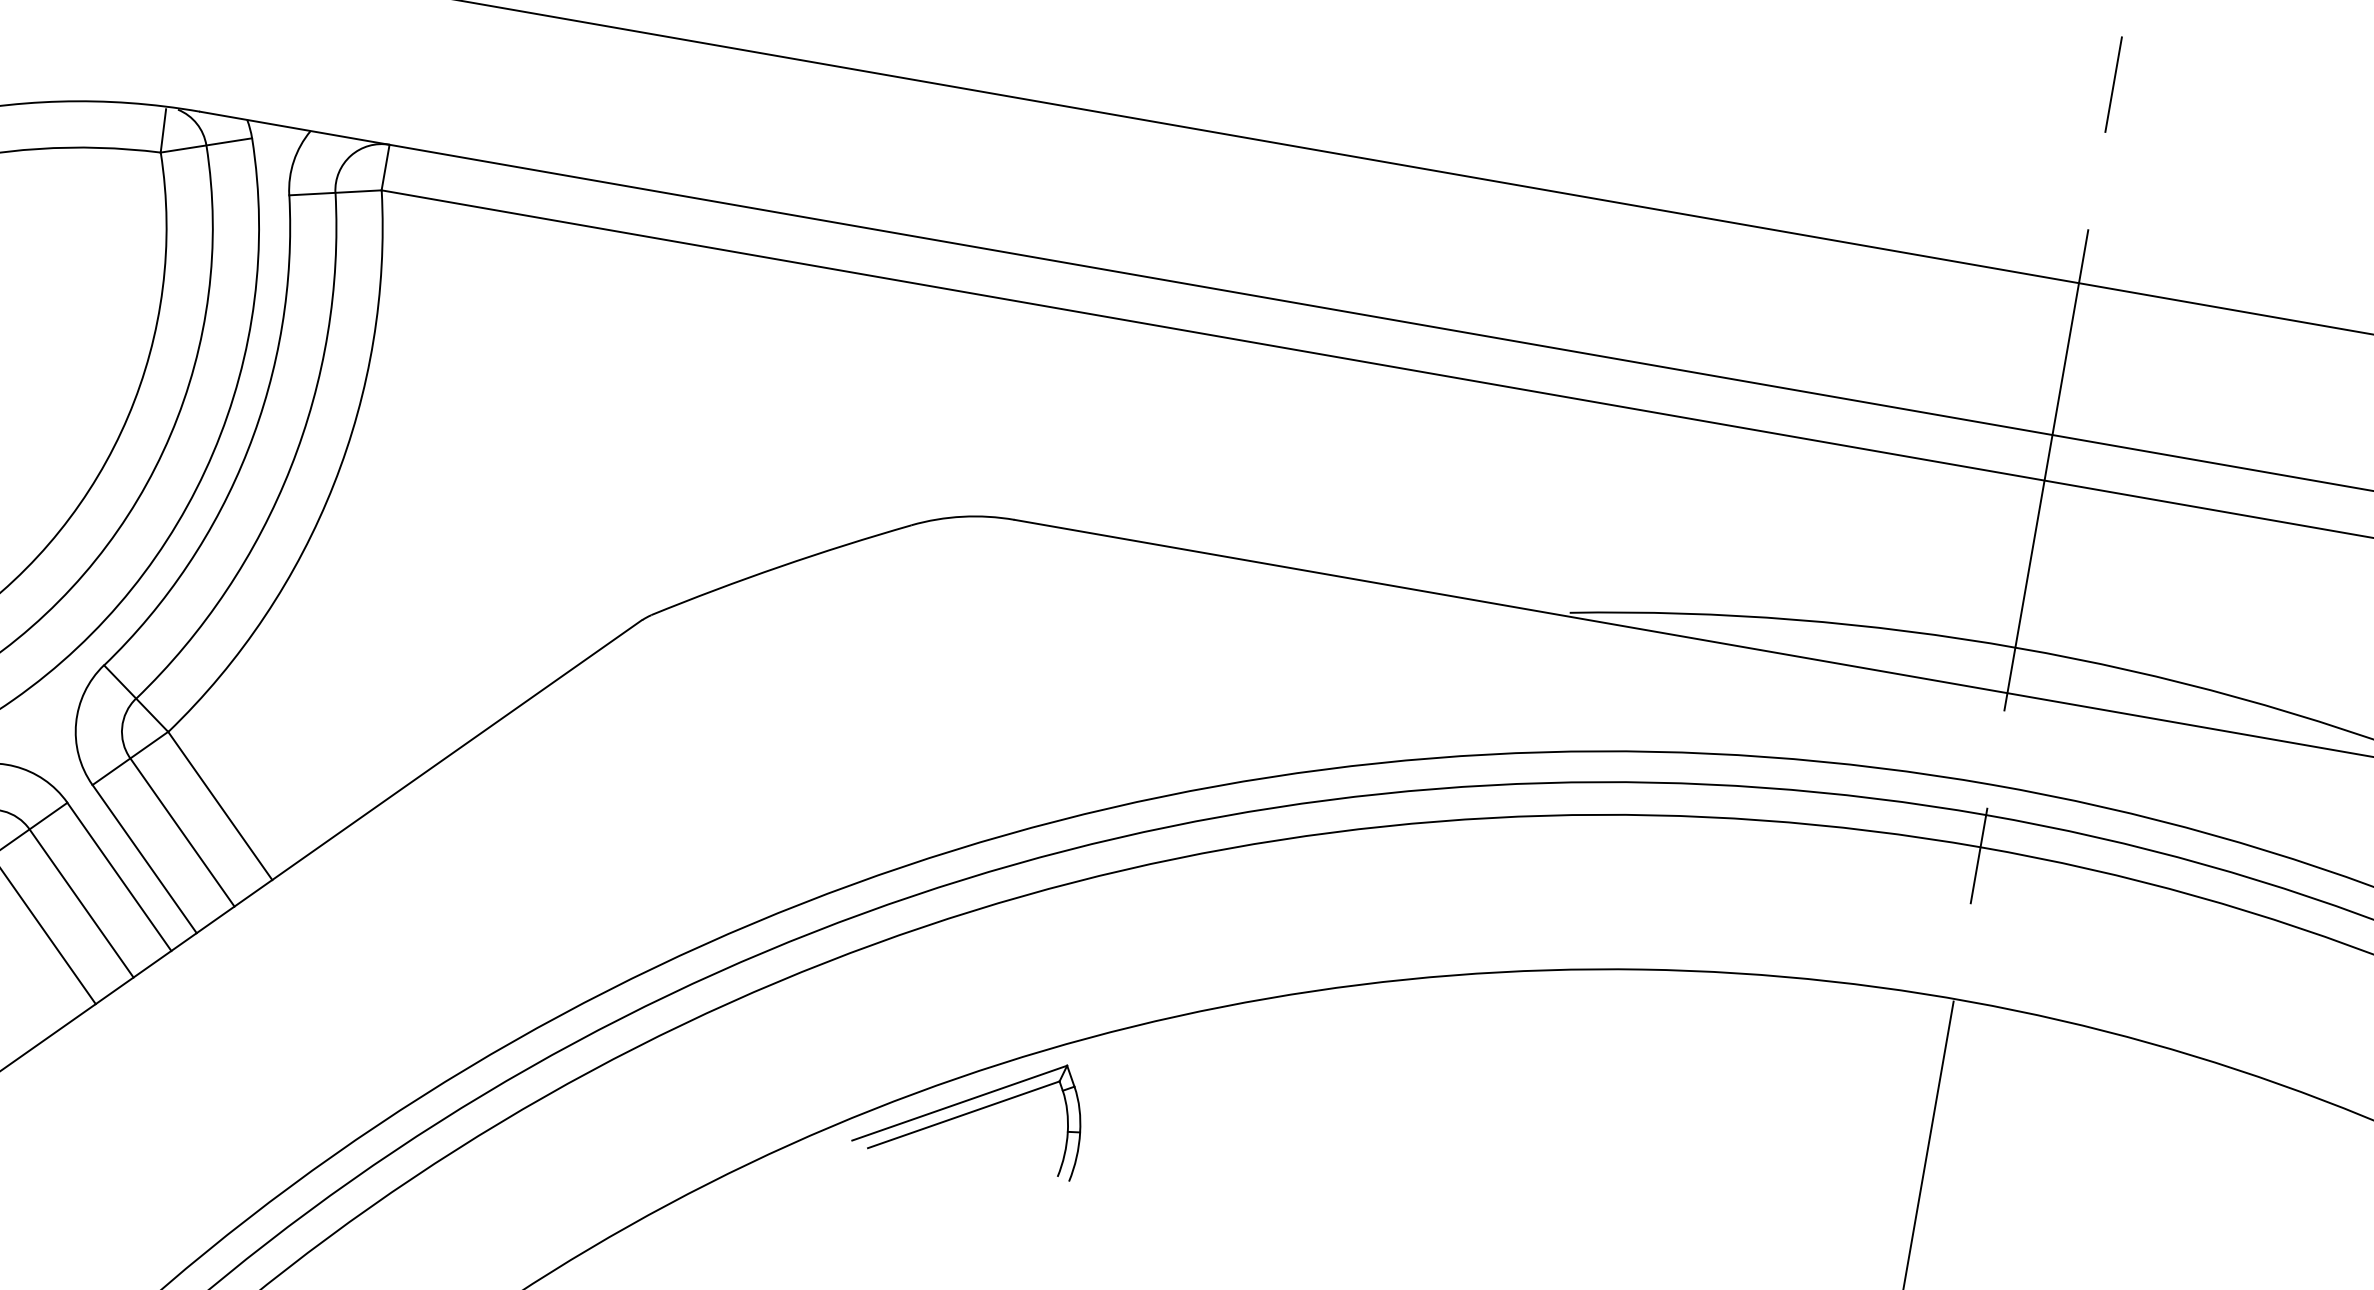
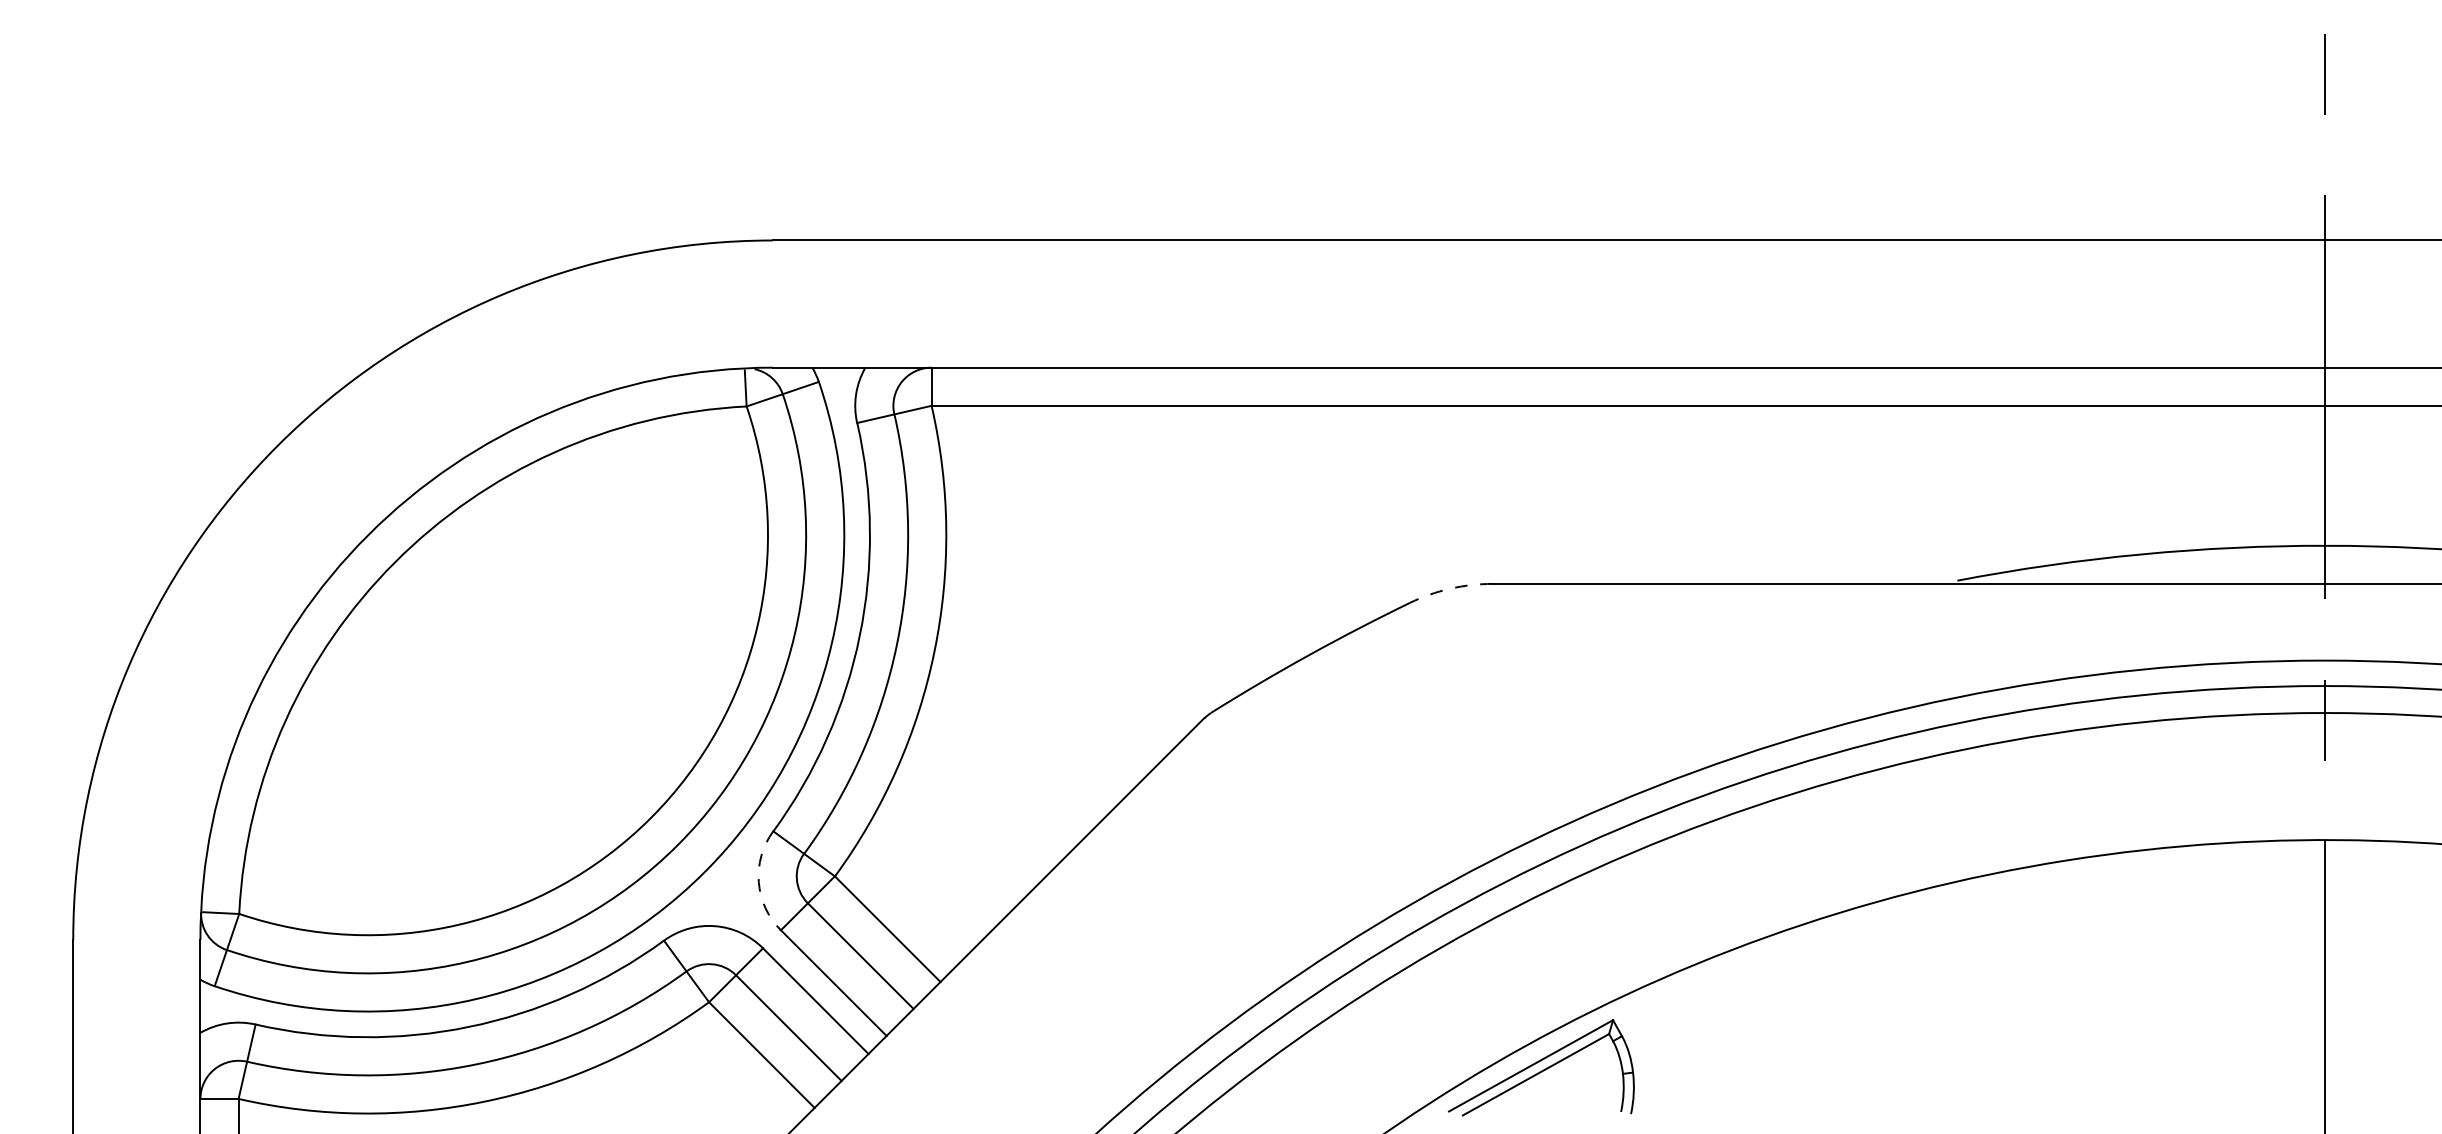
arc: (963, 516) -> (1450, 588), solid -> dashed
arc: (75, 723) -> (758, 882), solid -> dashed

